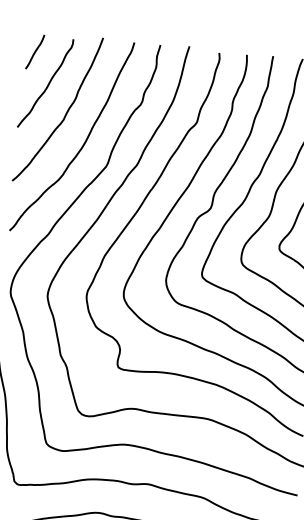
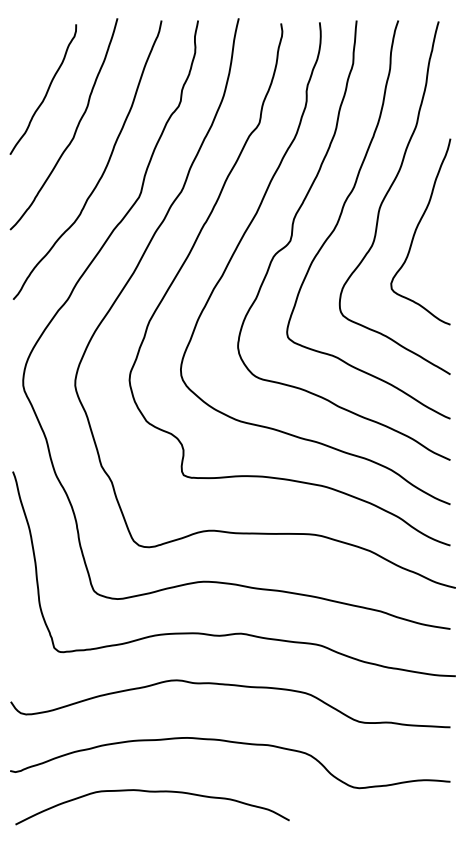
line: (35, 52) -> (24, 47), removed

